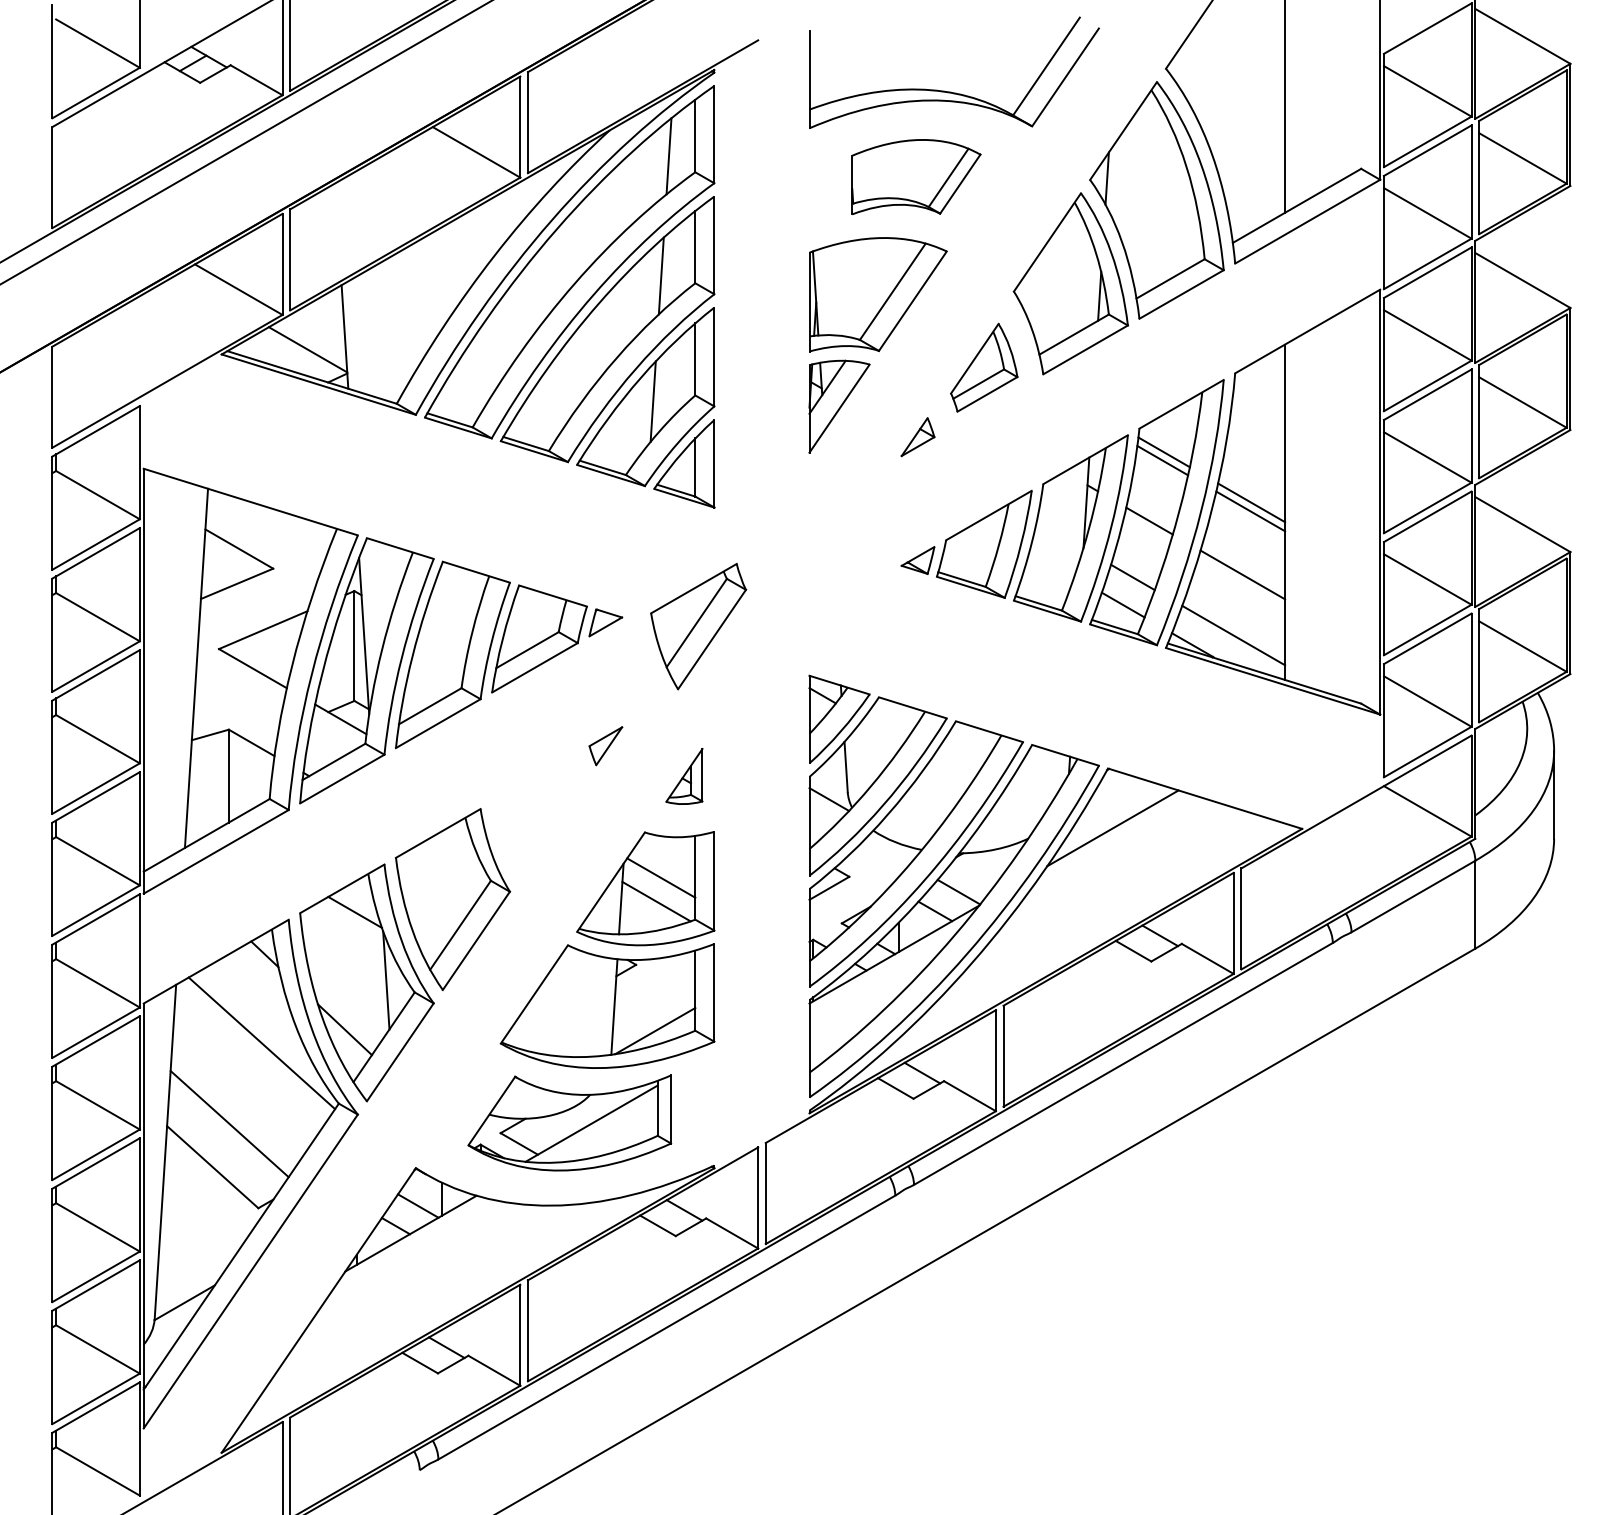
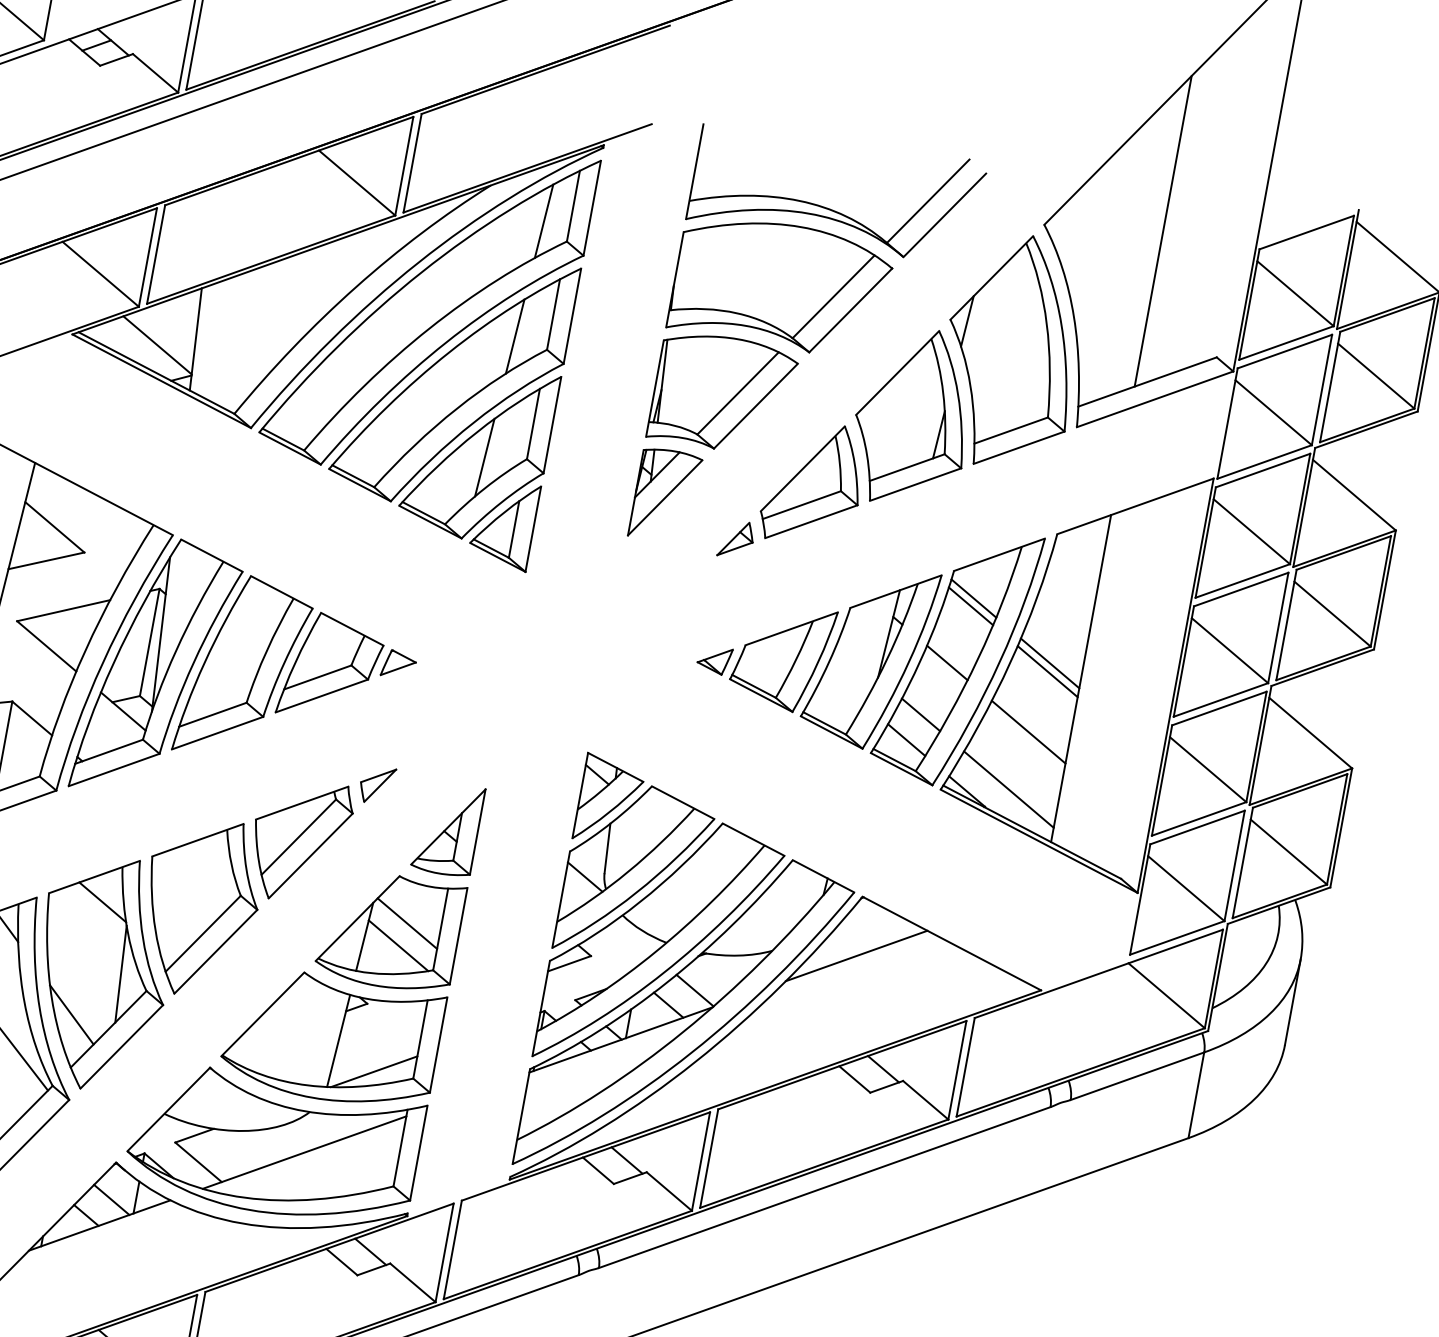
part: (916, 176) -> (781, 285), size x1.67
part: (983, 367) -> (812, 483), size x1.43
part: (698, 626) -> (299, 840), moved
part: (684, 776) -> (448, 828), size x1.67
part: (569, 1122) -> (274, 1145), size x1.43

